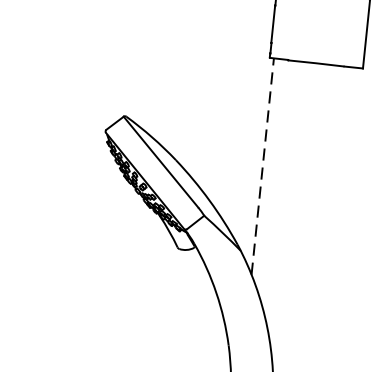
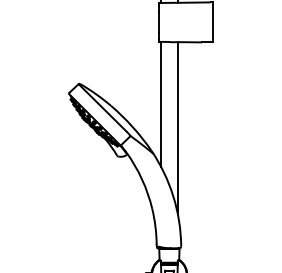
line: (263, 166) -> (161, 104), dashed -> solid
line: (286, 209) -> (177, 127), added

